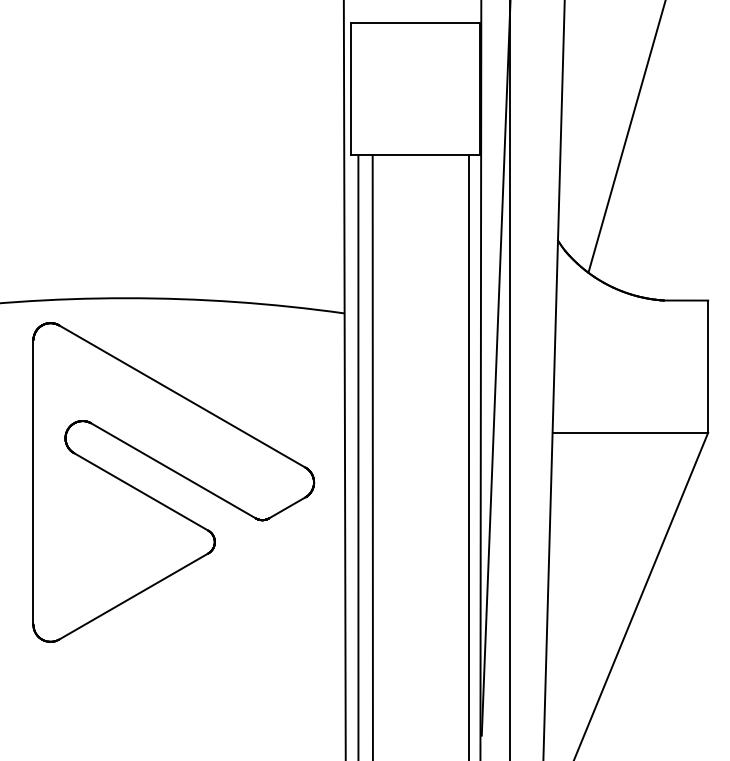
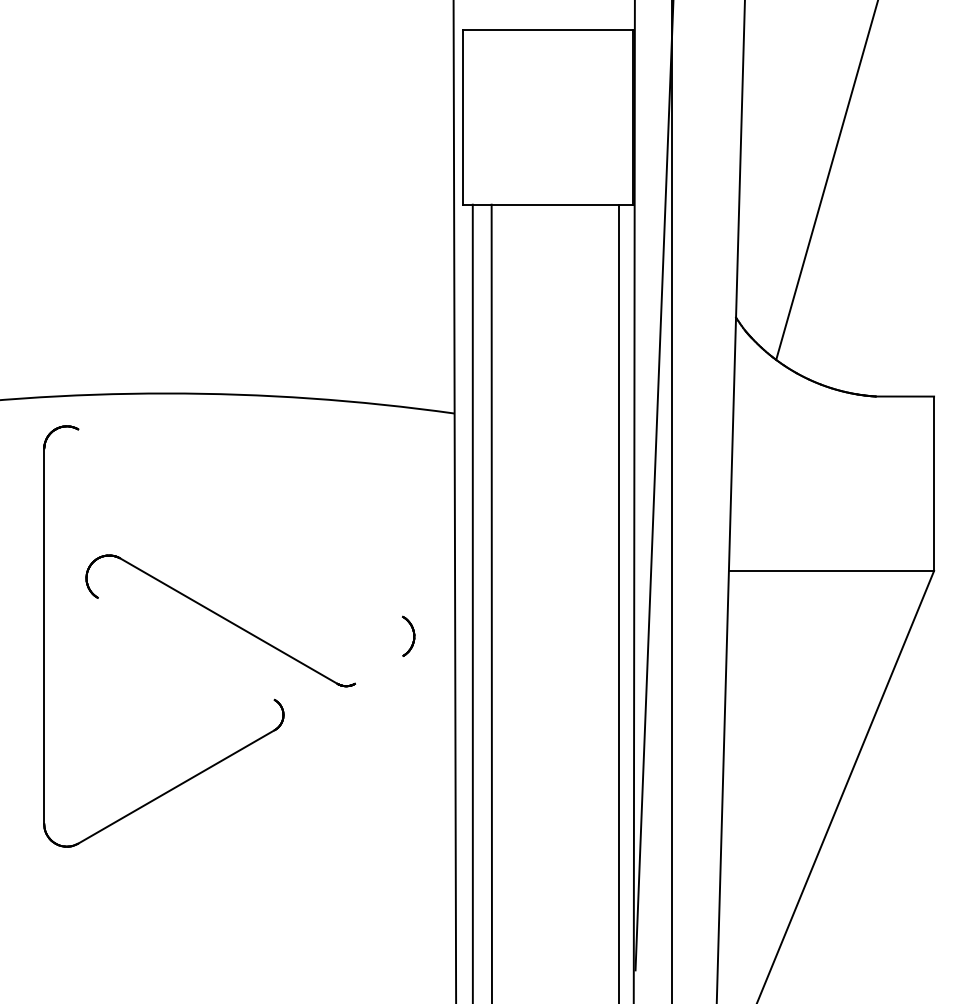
line: (182, 396) -> (240, 523), removed
line: (141, 491) -> (186, 648), removed
line: (287, 507) -> (379, 669), removed

